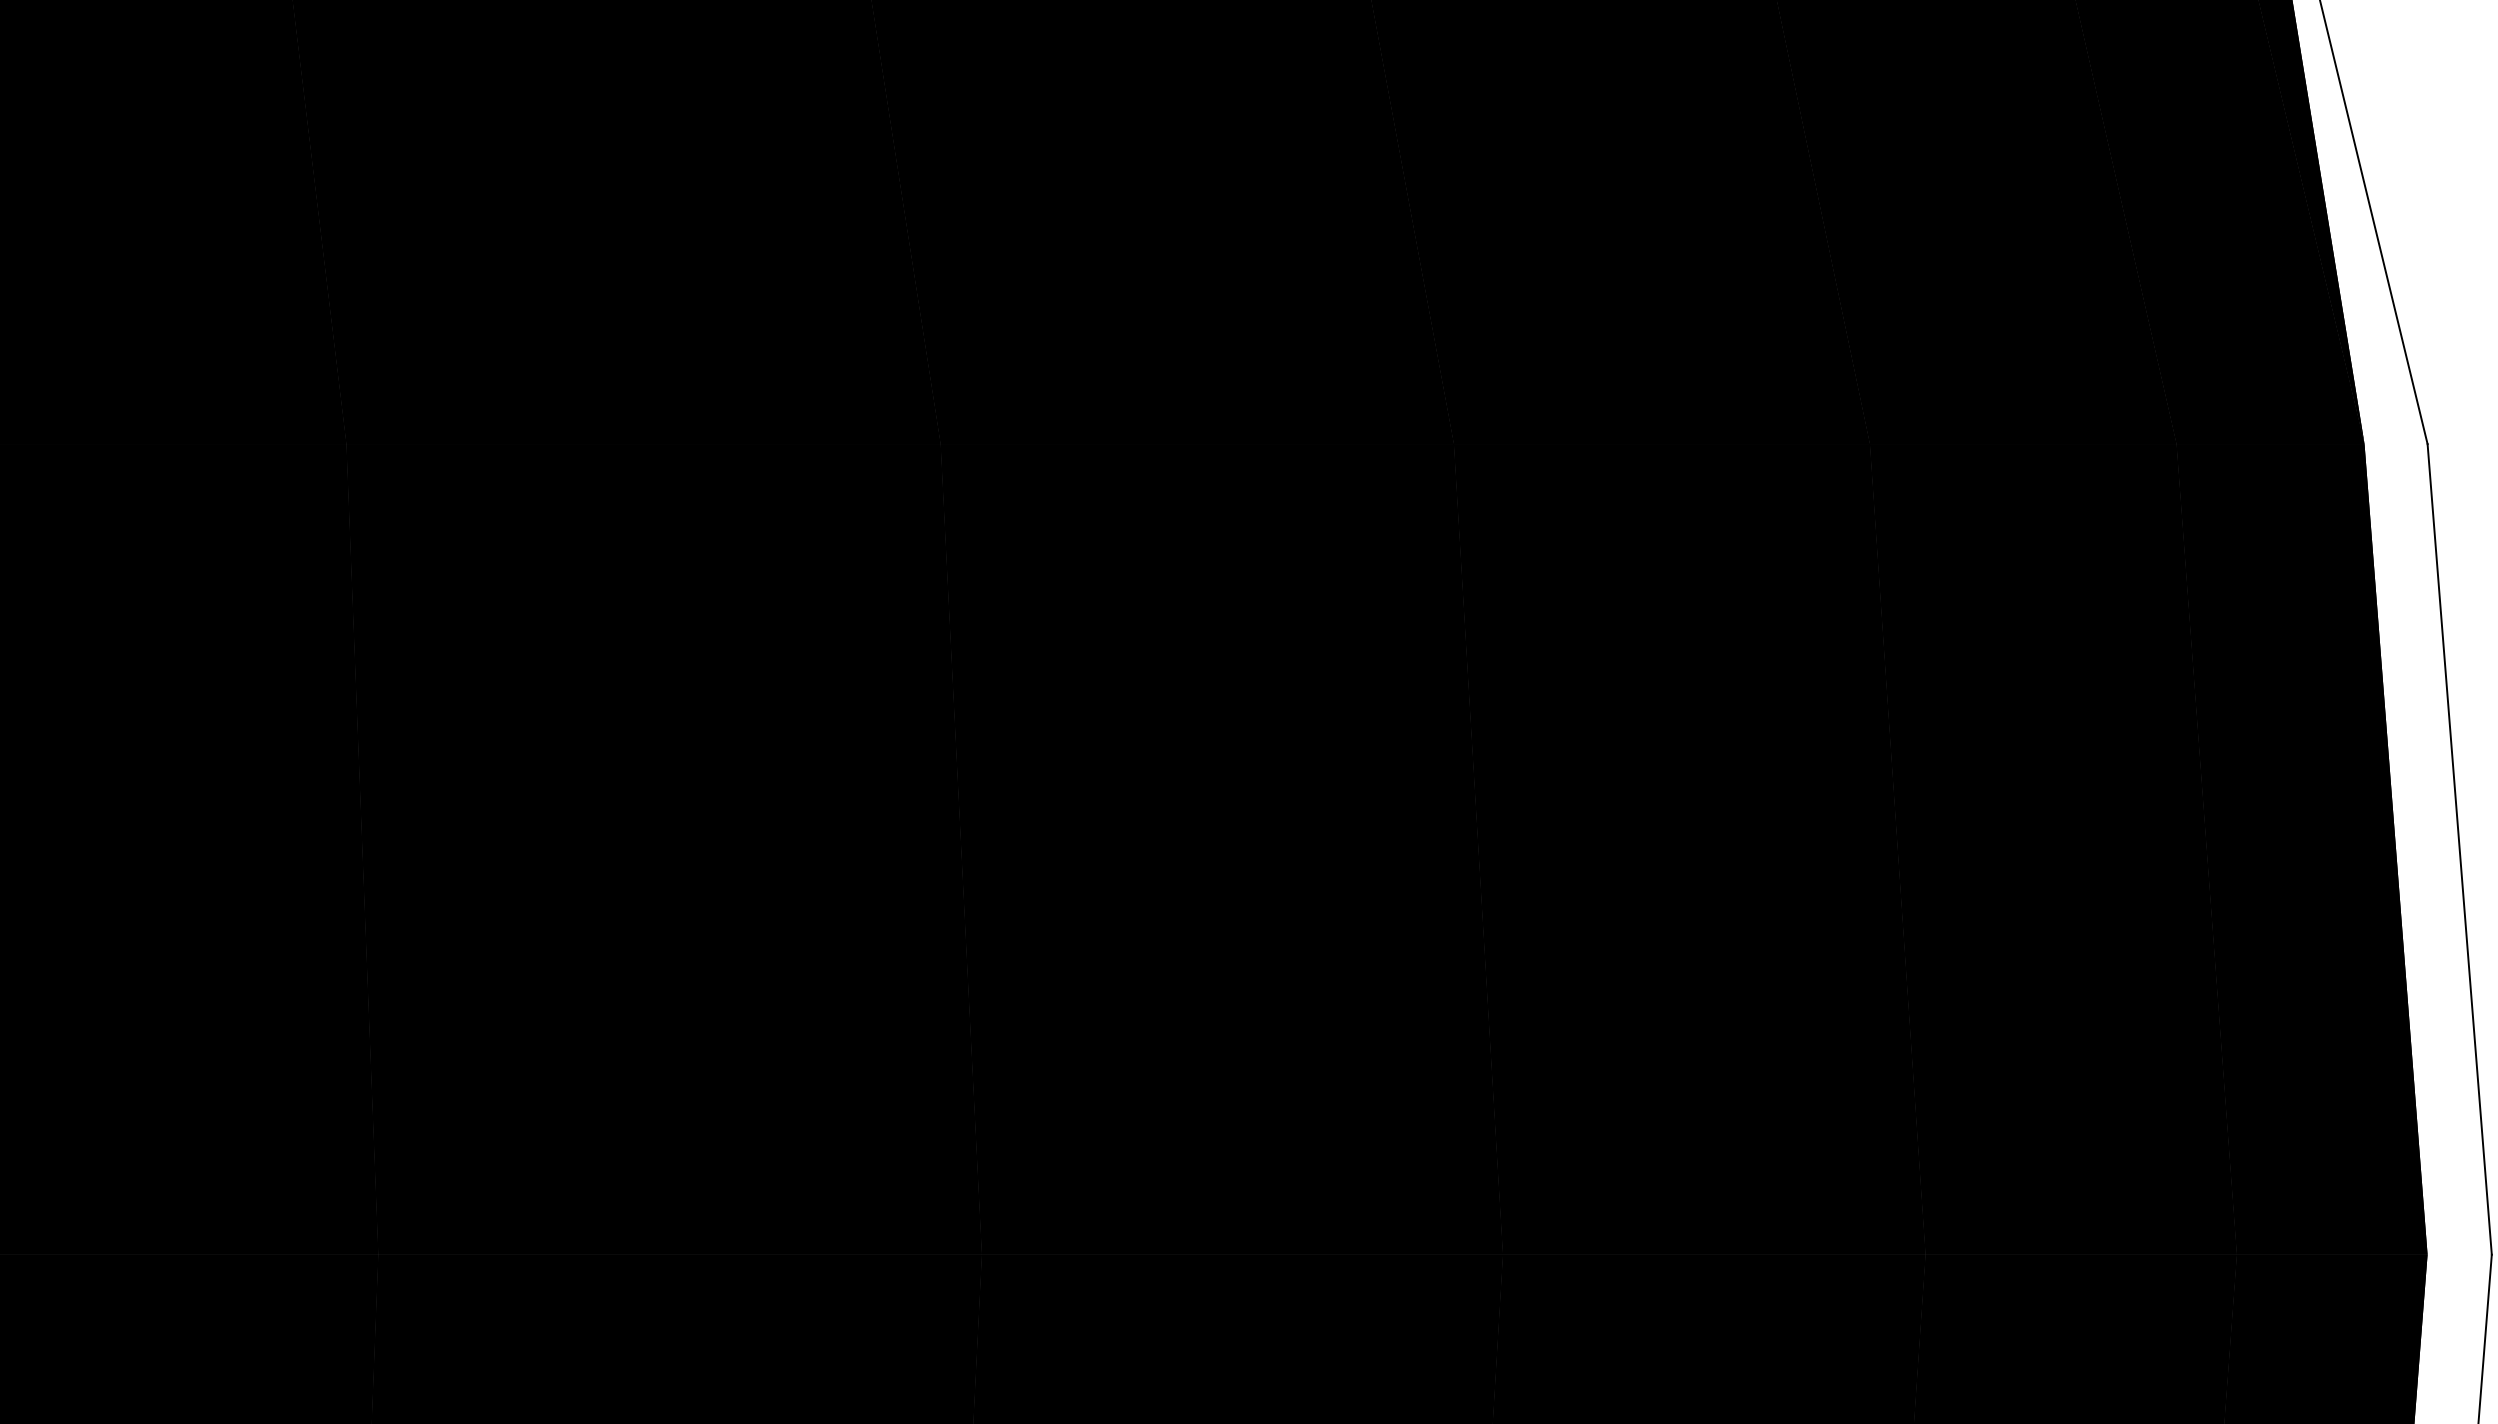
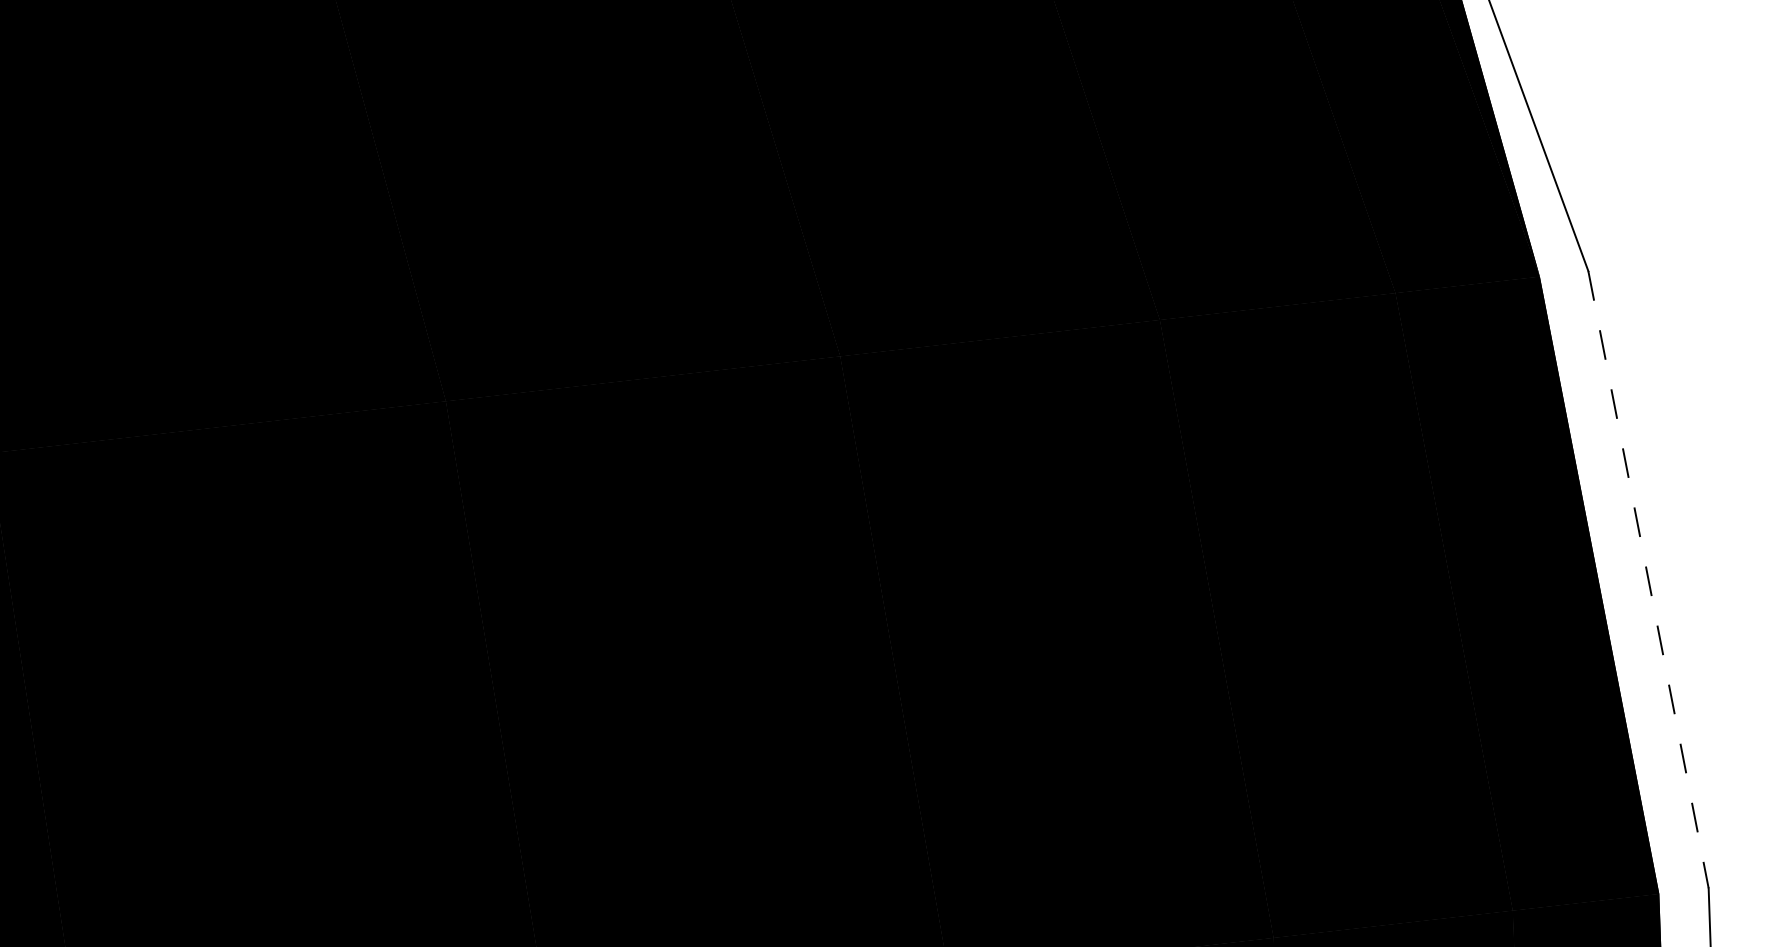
line: (2459, 849) -> (1648, 579), solid -> dashed

